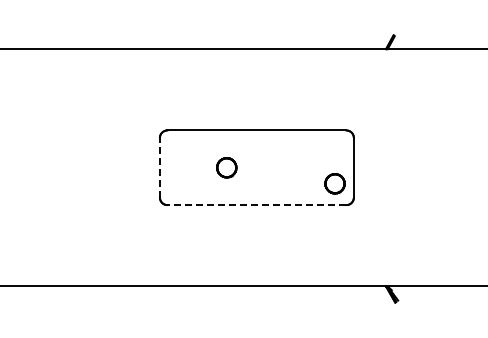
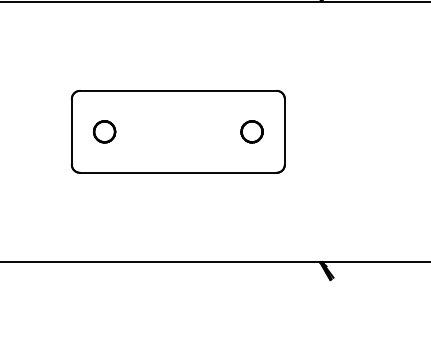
line: (159, 167) -> (71, 131), dashed -> solid
part: (226, 167) -> (104, 131), moved
part: (334, 183) -> (251, 131), moved
line: (256, 205) -> (177, 173), dashed -> solid

